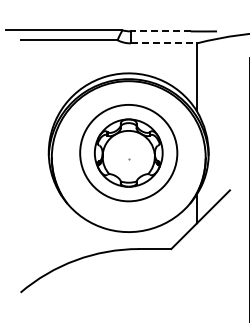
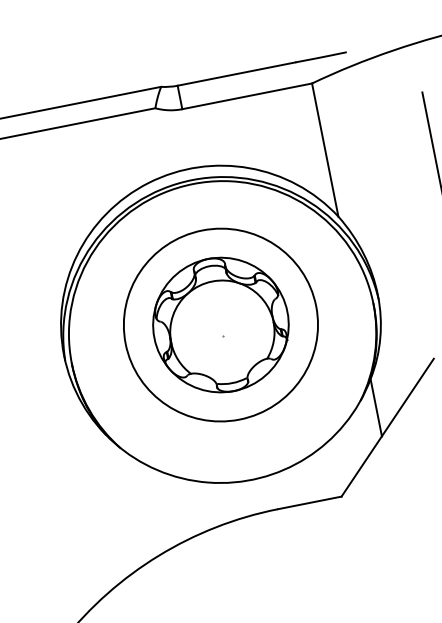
line: (160, 31) -> (235, 74), dashed -> solid
line: (164, 43) -> (248, 96), dashed -> solid

